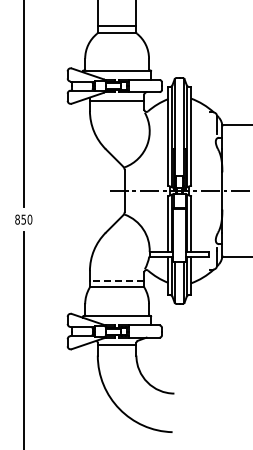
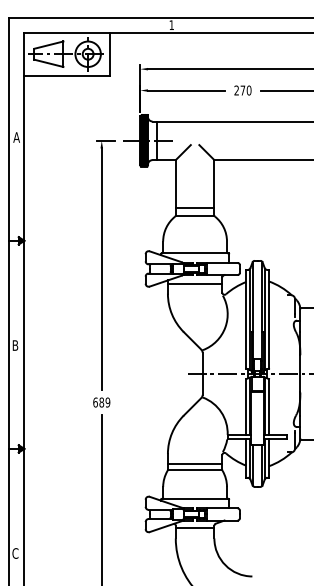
text: (23, 219) -> (101, 402), 850 -> 689
line: (116, 280) -> (194, 463), dashed -> solid

